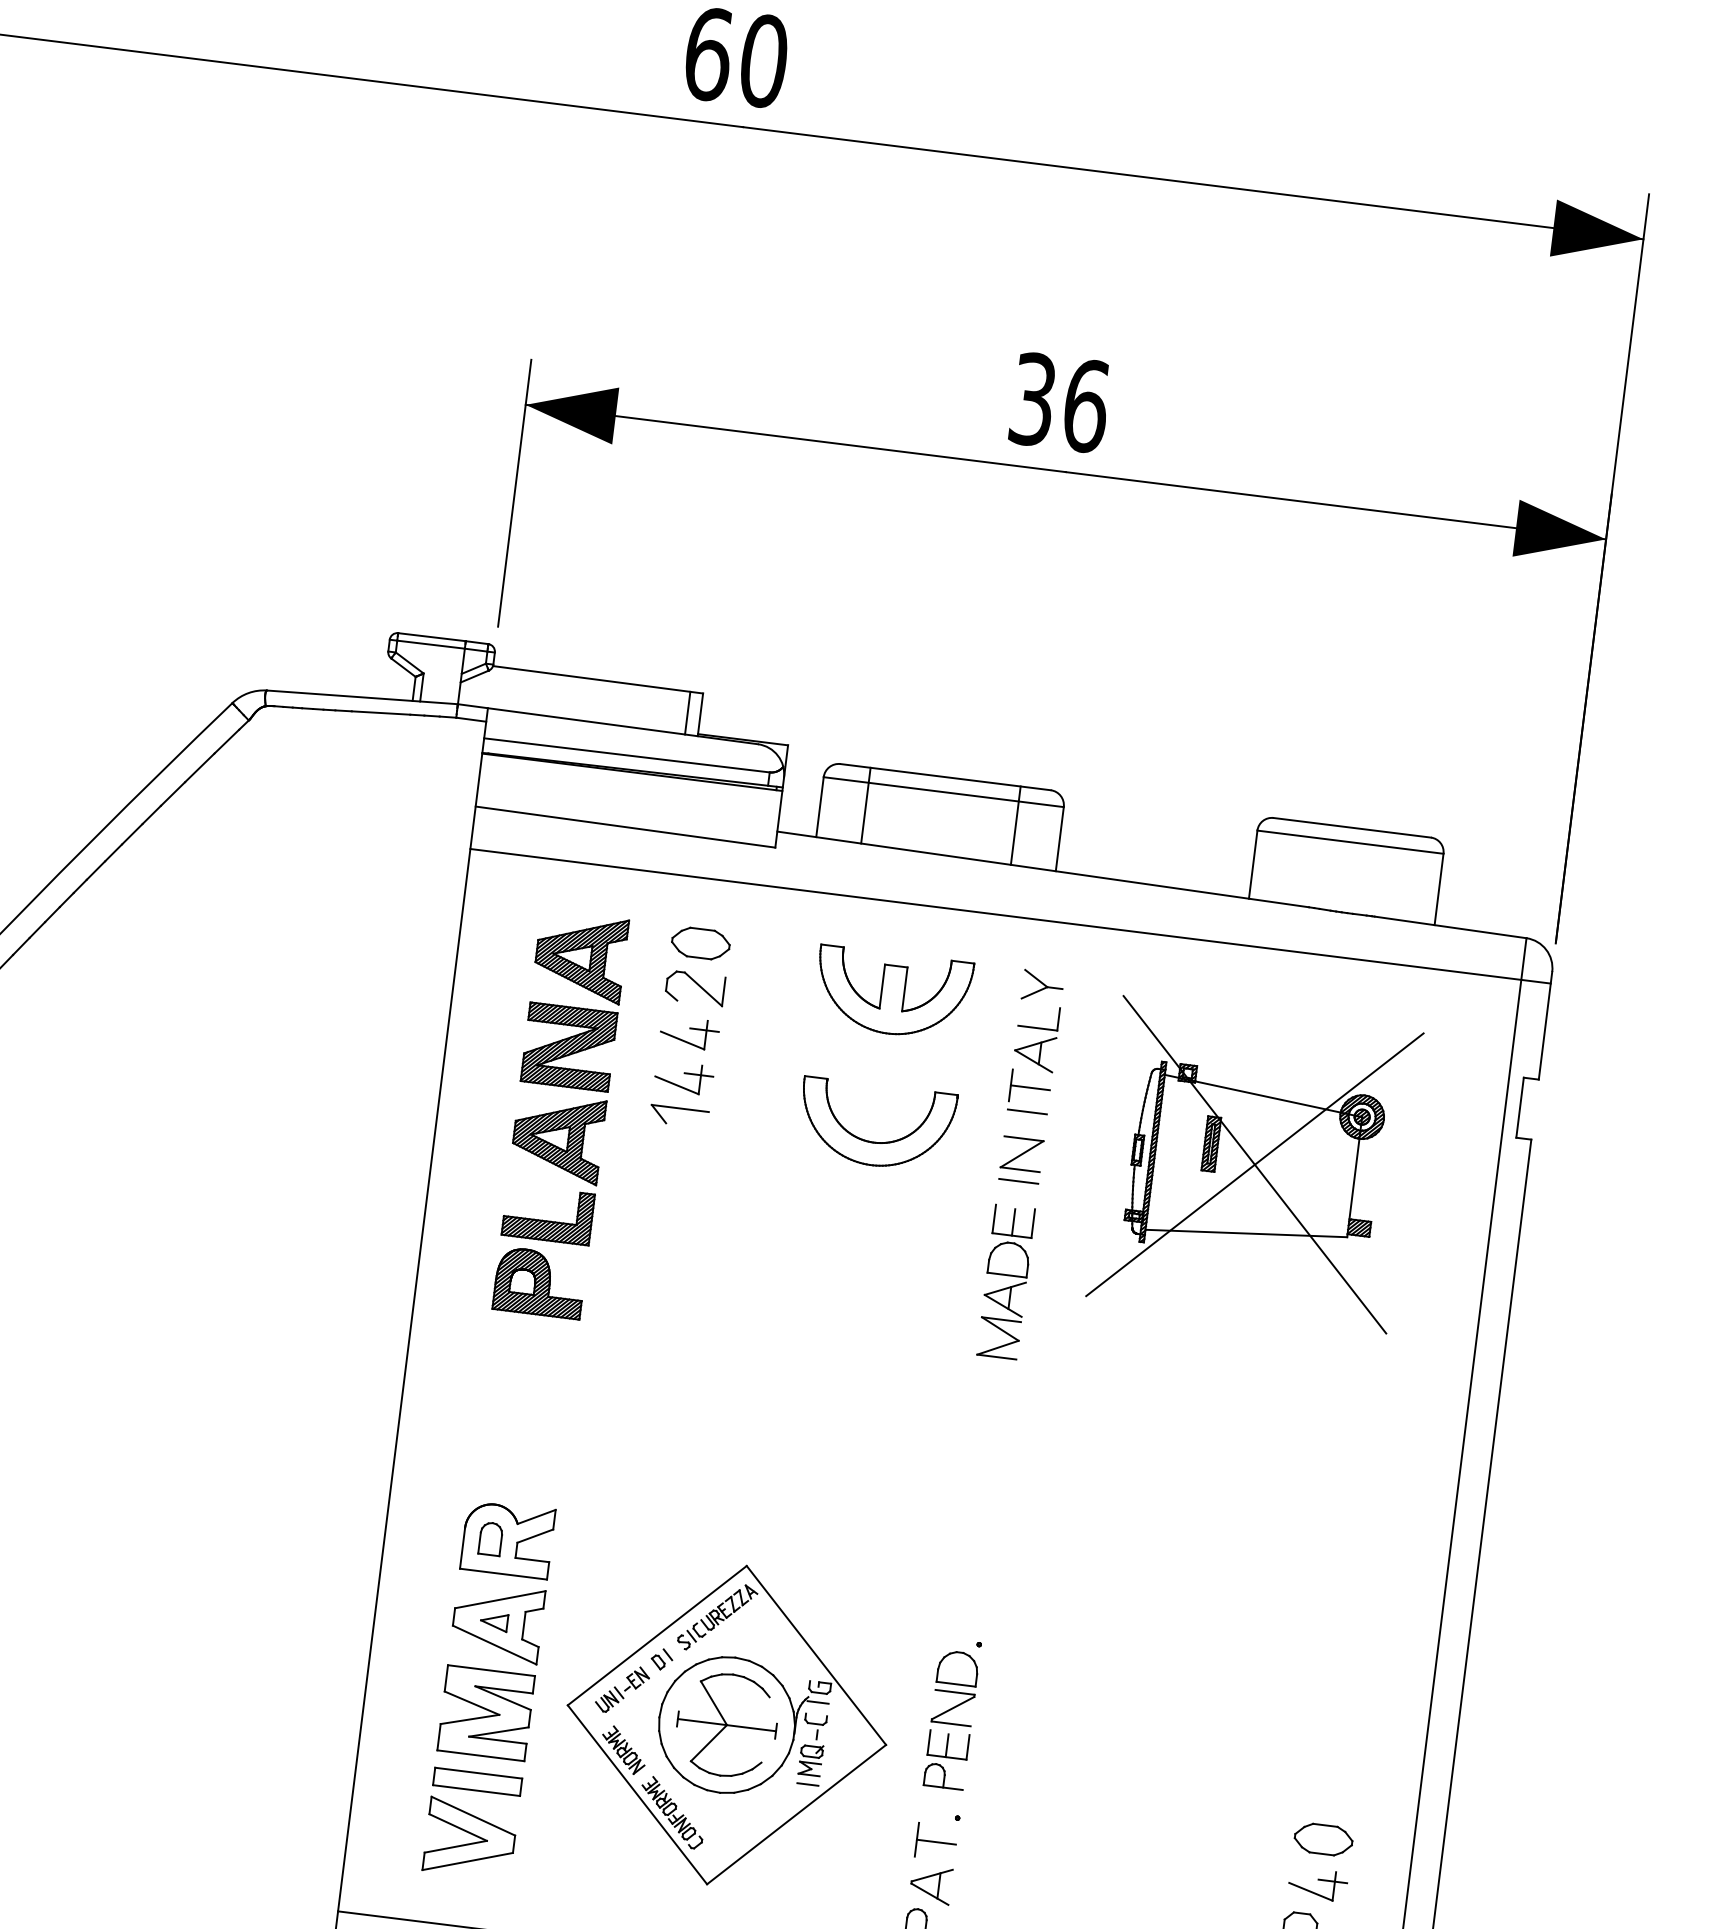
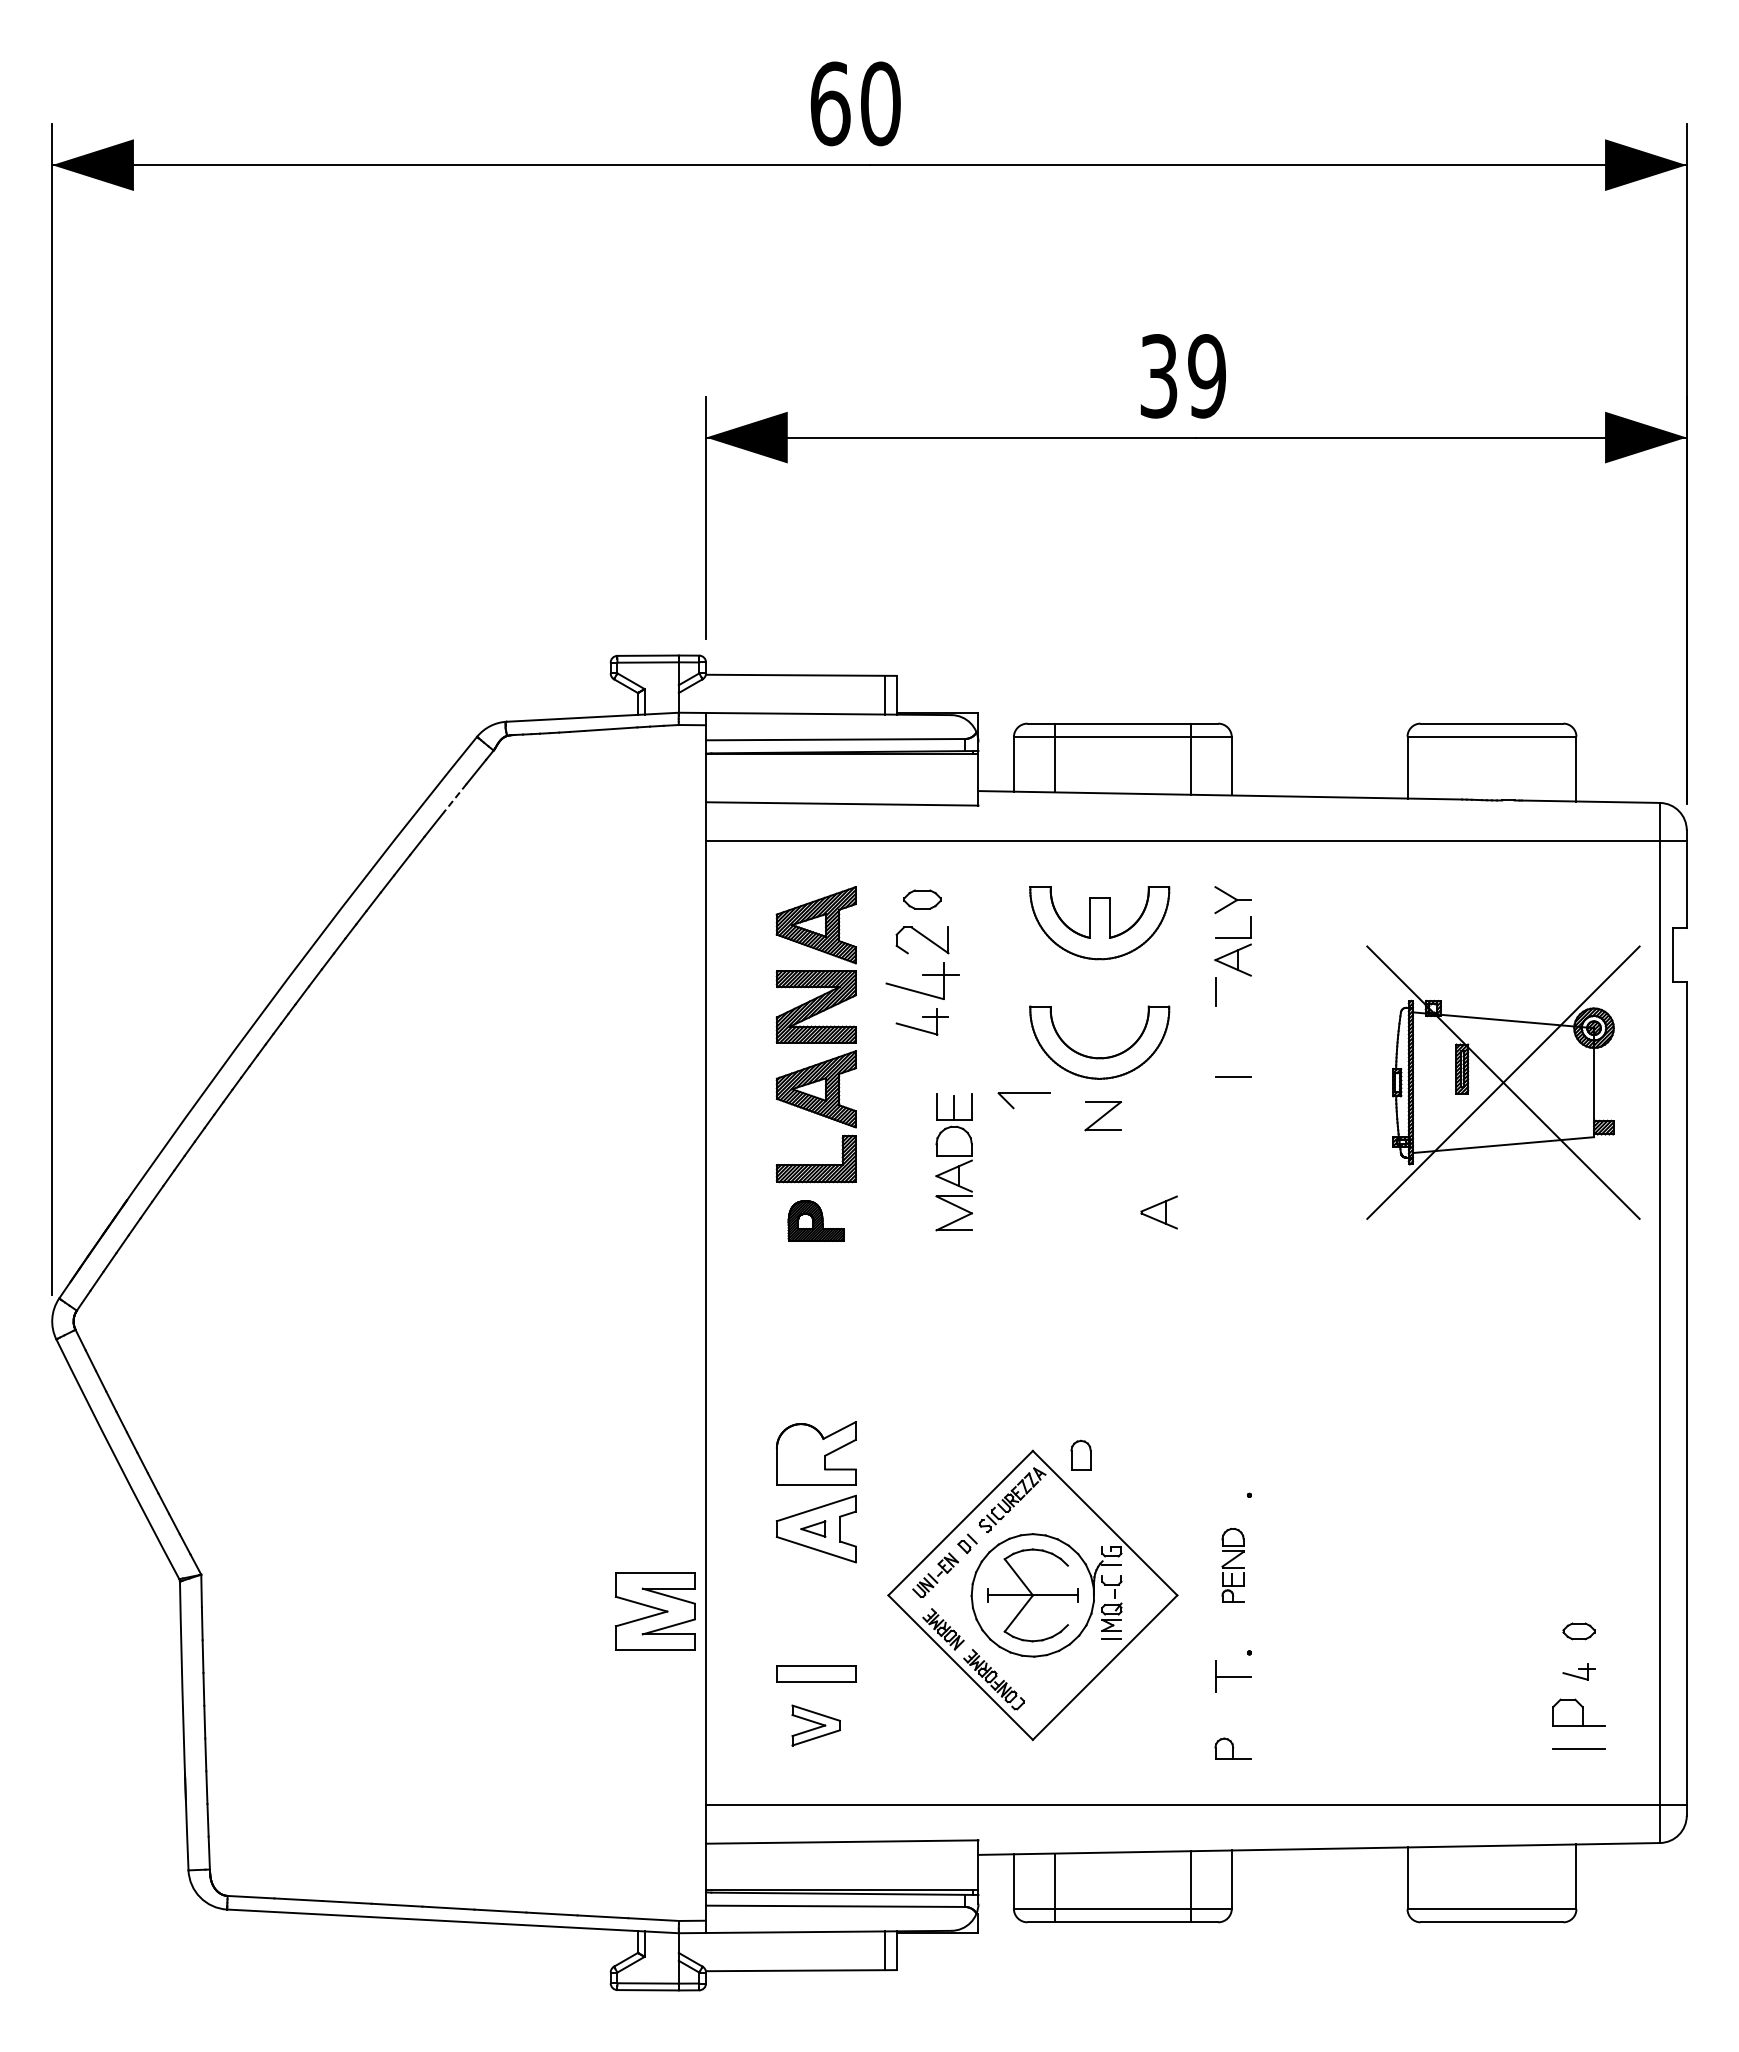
text: (1086, 406) -> (1207, 376), 36 -> 39
line: (200, 768) -> (455, 798), solid -> dashed
part: (700, 943) -> (922, 899), size x0.7
part: (688, 1032) -> (921, 980), size x1.4
line: (1029, 1087) -> (1232, 991), removed
part: (679, 1108) -> (1023, 1093), moved
line: (1026, 1111) -> (1232, 1013), removed
part: (1021, 1154) -> (1102, 1116), moved
part: (1254, 1164) -> (1503, 1082), moved
part: (538, 1282) -> (815, 1220), size x0.7
part: (1005, 1282) -> (953, 1162), moved
part: (490, 1538) -> (1080, 1454), moved
part: (486, 1713) -> (655, 1611), moved
part: (950, 1719) -> (1232, 1565), size x0.6
part: (469, 1838) -> (815, 1725), size x0.6
part: (1323, 1839) -> (1578, 1631), size x0.6
part: (1317, 1883) -> (1578, 1671), size x0.6
part: (930, 1884) -> (1158, 1212), moved

